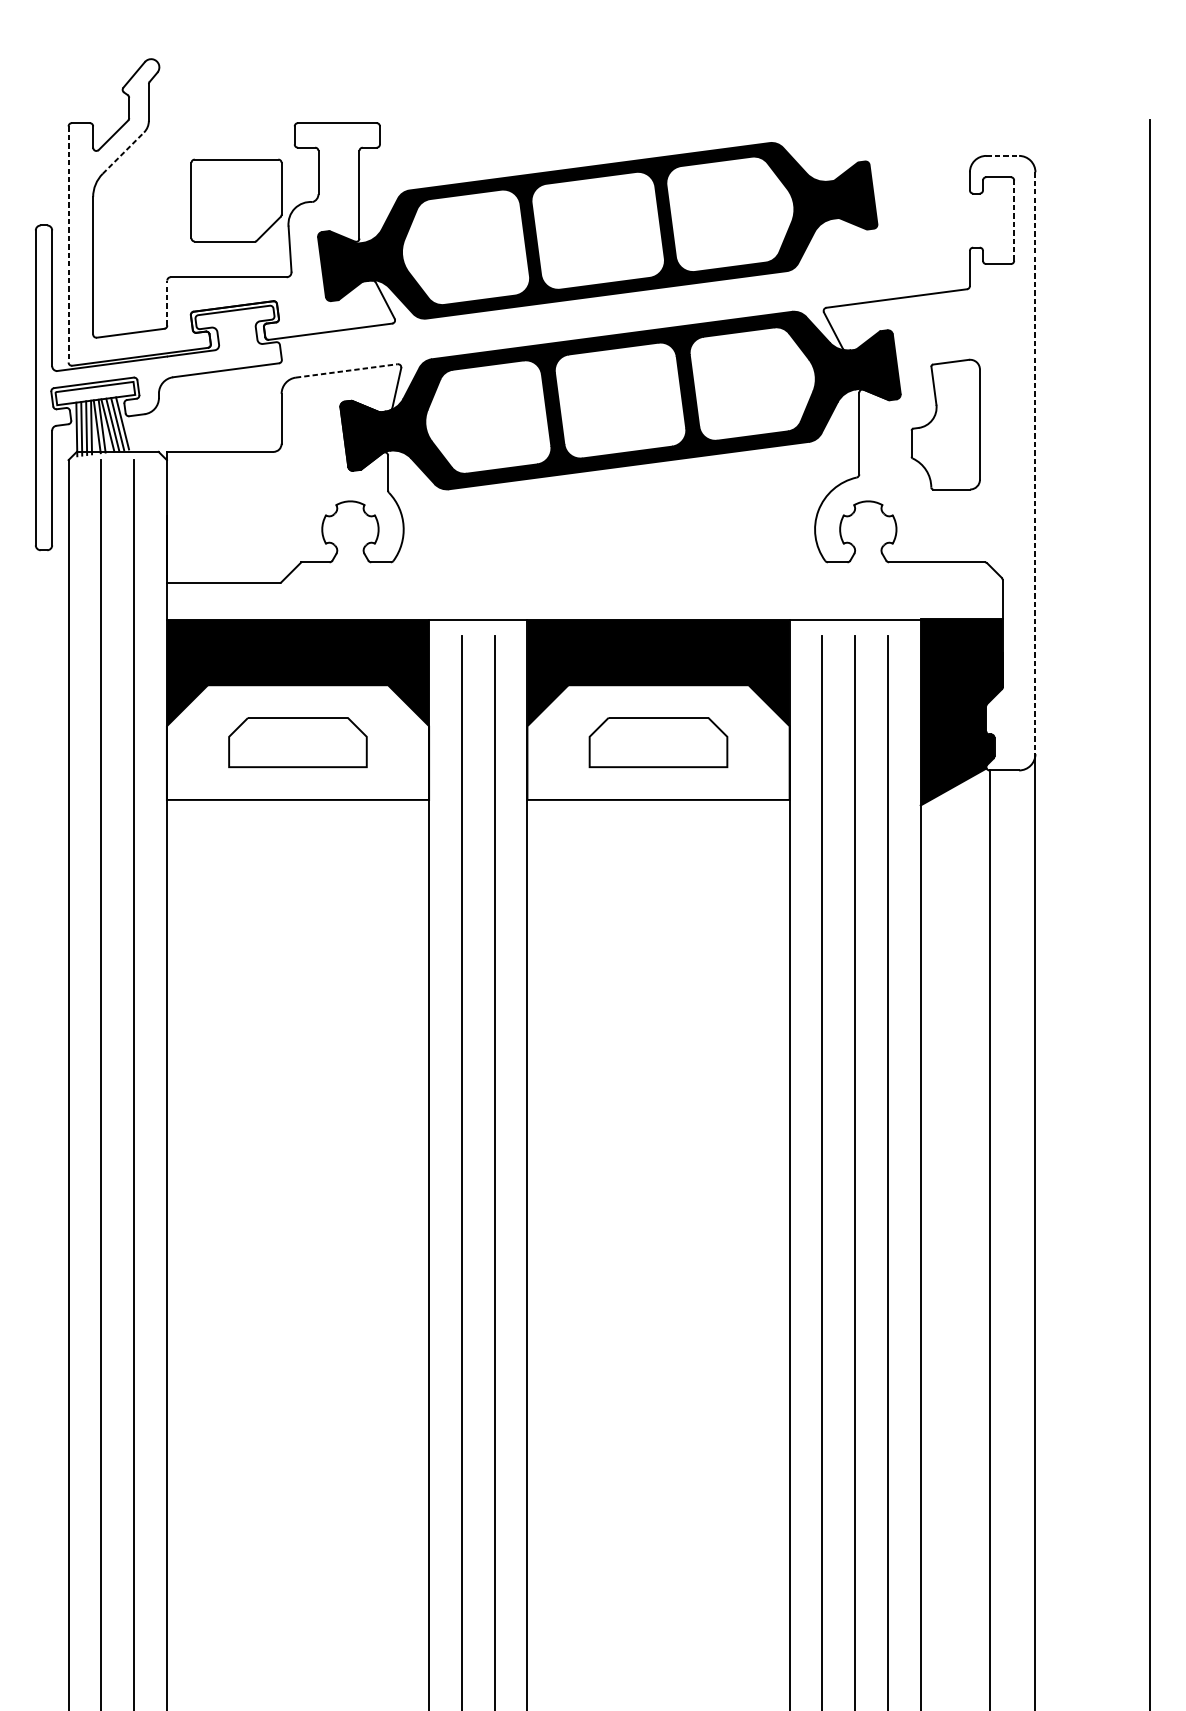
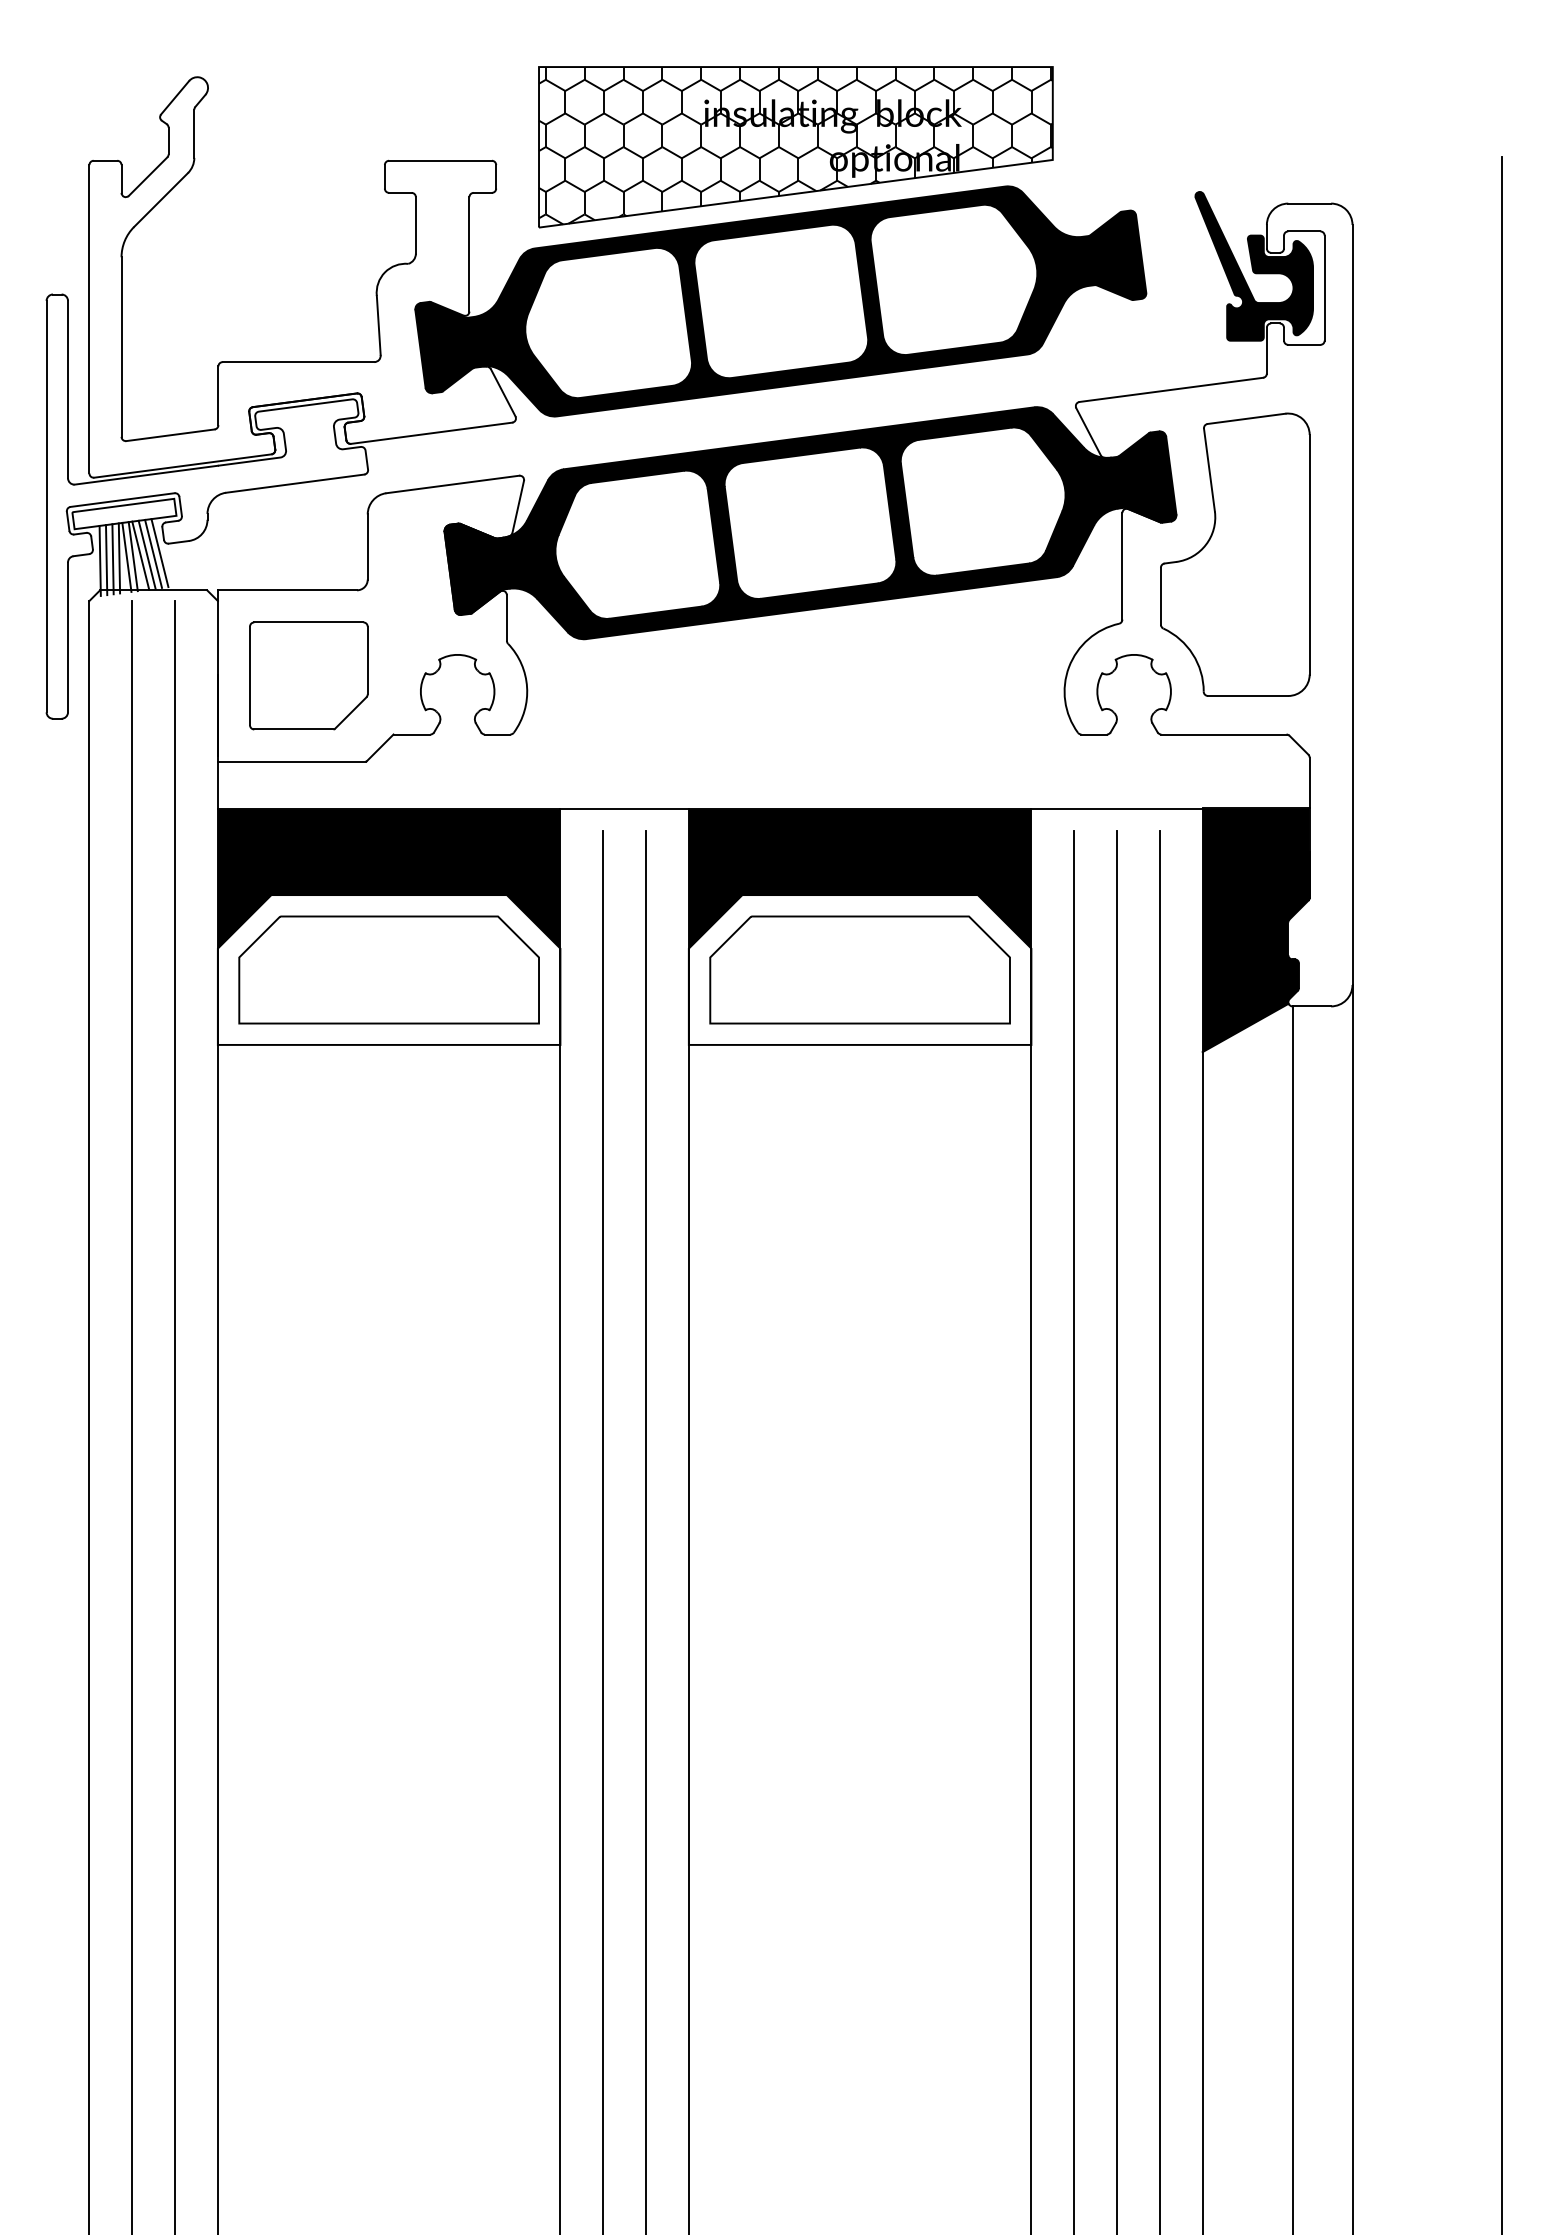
part: (609, 112) -> (795, 147), added
line: (123, 152) -> (161, 199), dashed -> solid
line: (1003, 155) -> (1310, 203), dashed -> solid
part: (236, 200) -> (308, 675), moved
fill: (959, 204) -> (1253, 266), added
line: (1014, 220) -> (1324, 287), dashed -> solid
line: (68, 244) -> (89, 319), dashed -> solid
line: (167, 302) -> (218, 395), dashed -> solid
line: (347, 370) -> (453, 484), dashed -> solid
part: (945, 424) -> (1235, 554), size x1.67
line: (1035, 463) -> (1352, 605), dashed -> solid
part: (297, 742) -> (388, 969), size x1.67
part: (658, 742) -> (859, 969), size x1.67

